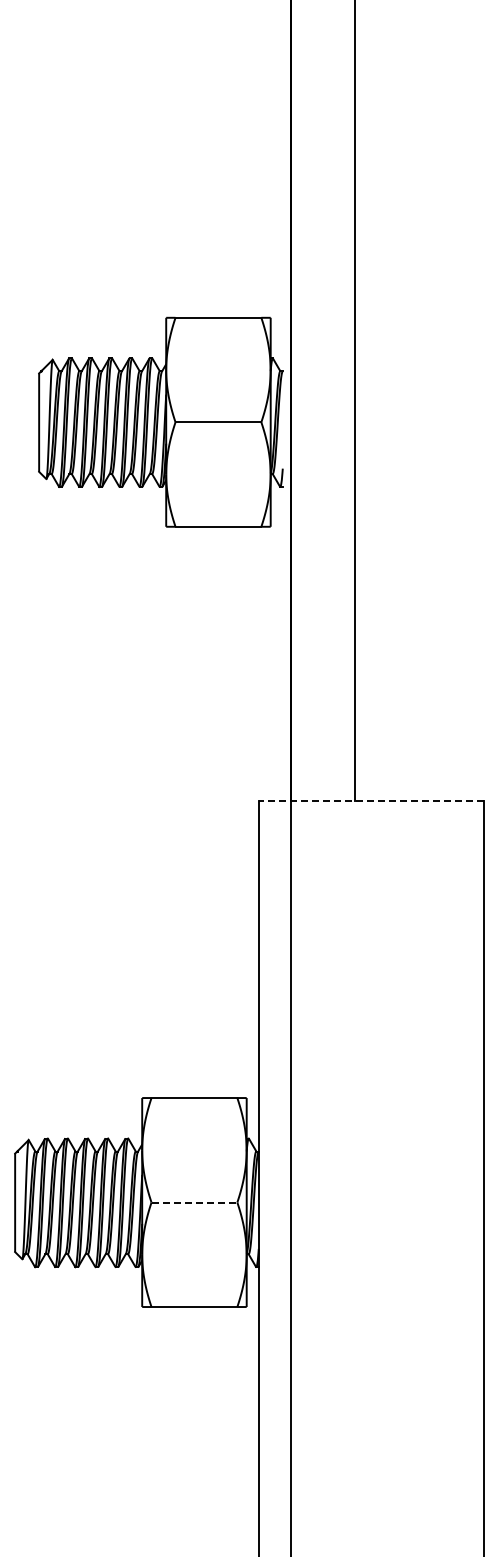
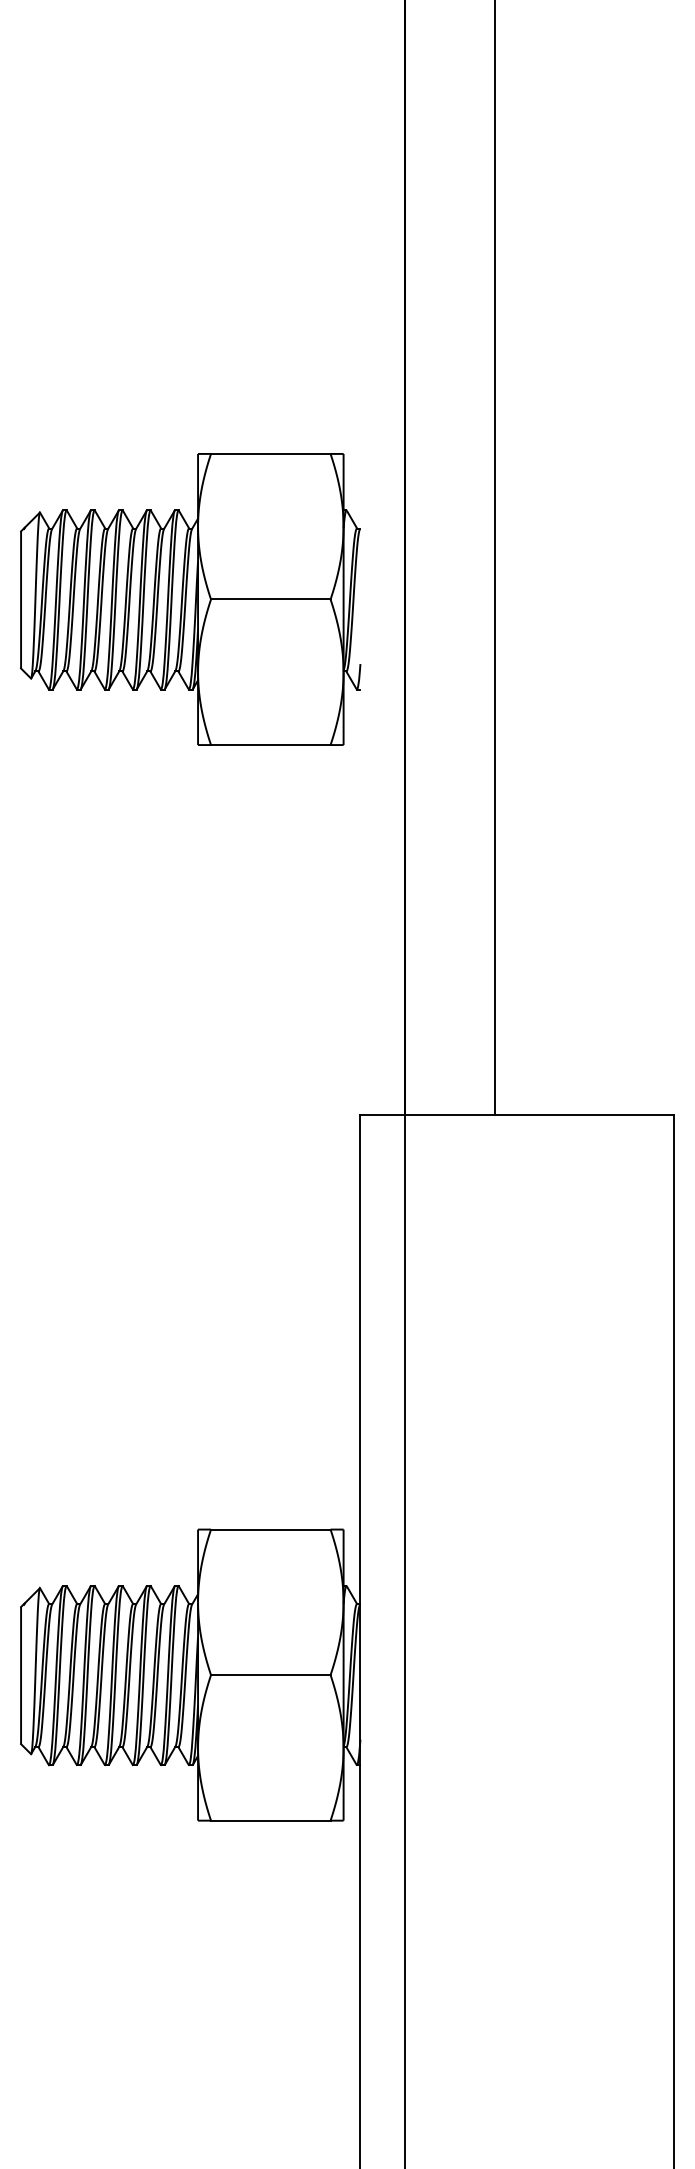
part: (160, 421) -> (190, 598), moved
line: (371, 800) -> (517, 1115), dashed -> solid
line: (194, 1202) -> (270, 1675), dashed -> solid

